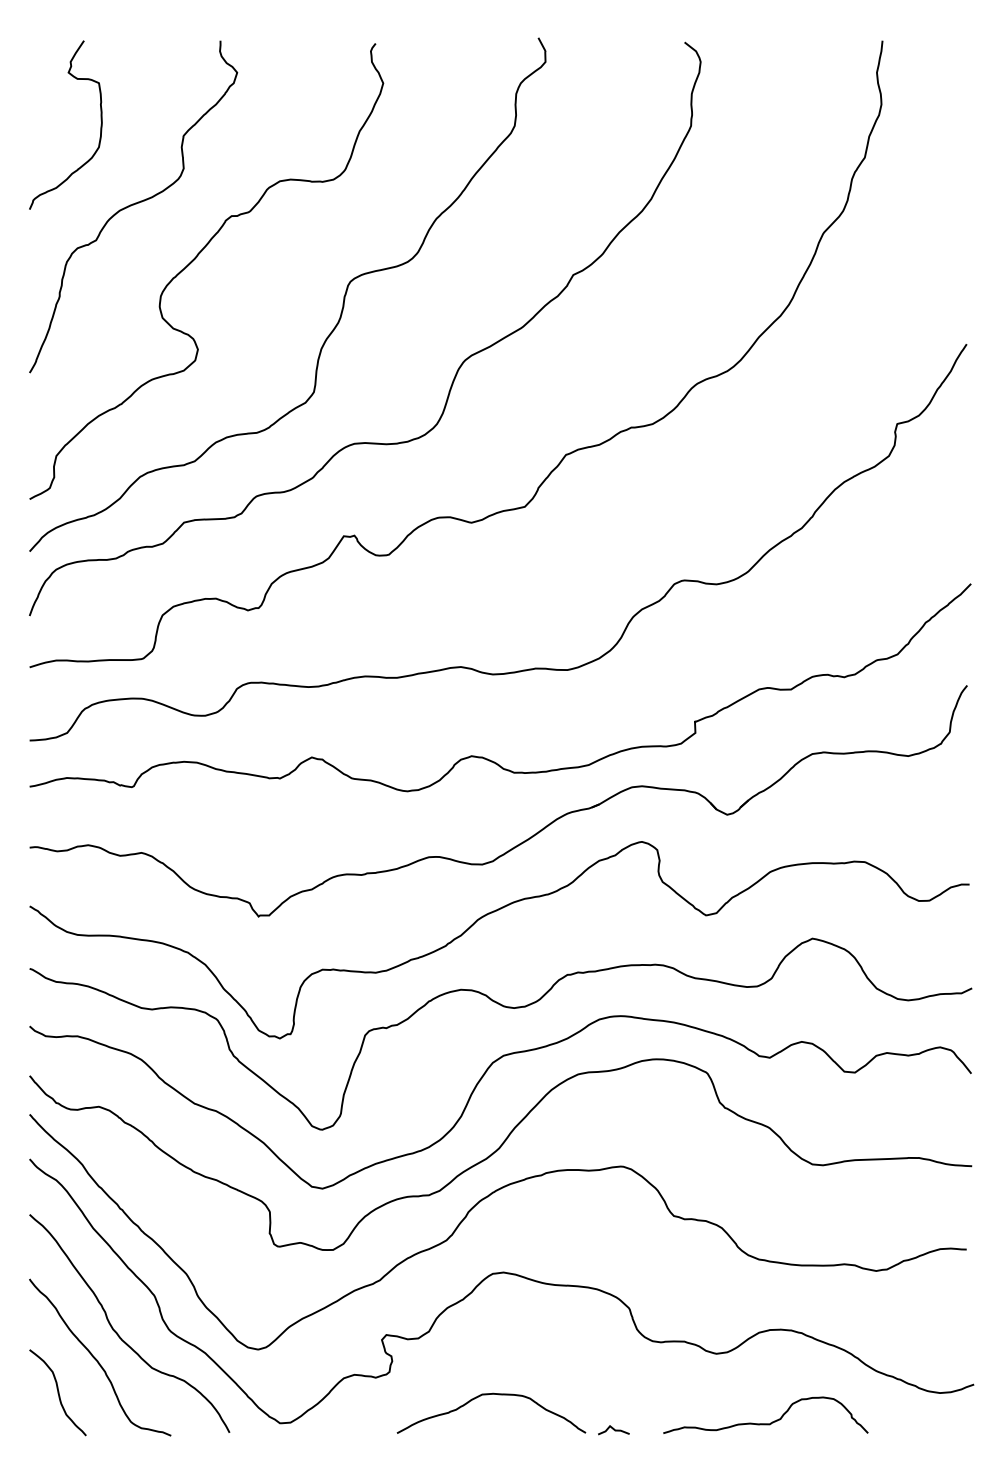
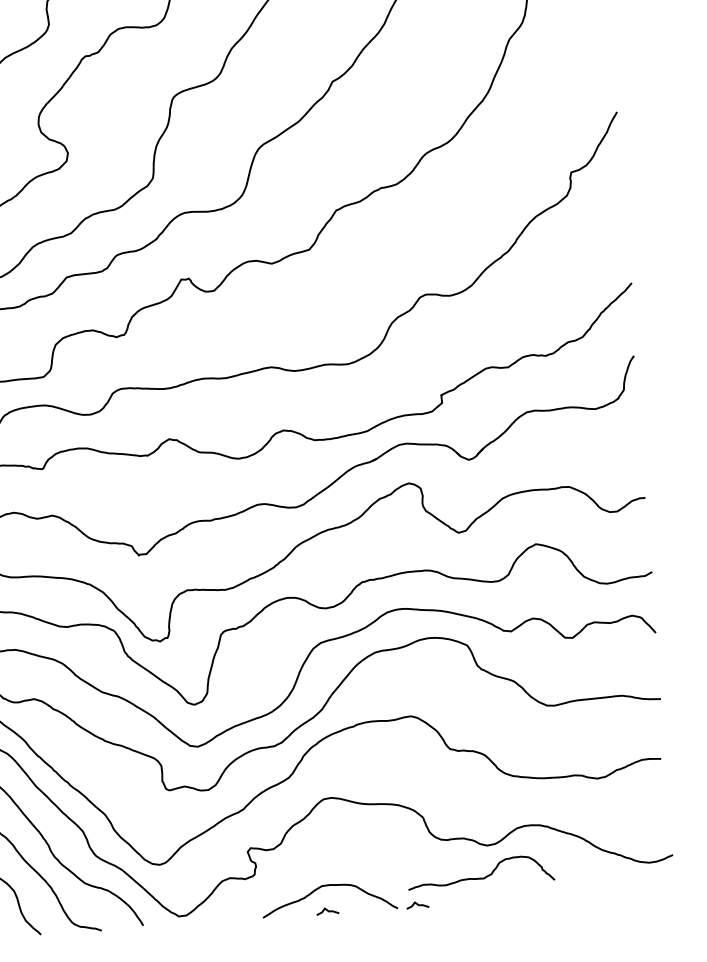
curve: (765, 1423) -> (481, 878), moved
curve: (487, 1430) -> (327, 911), added

